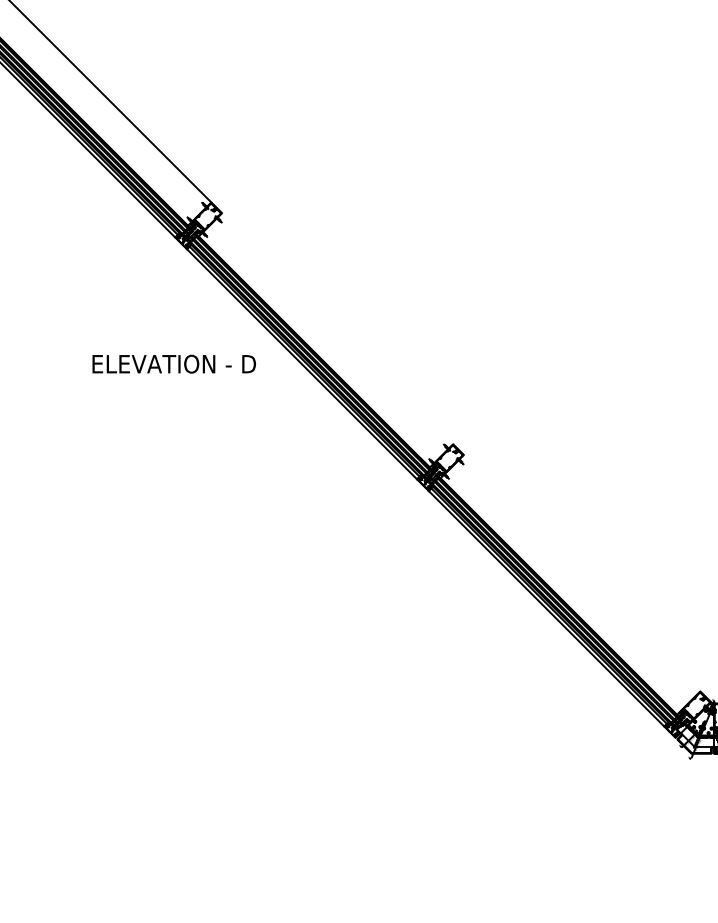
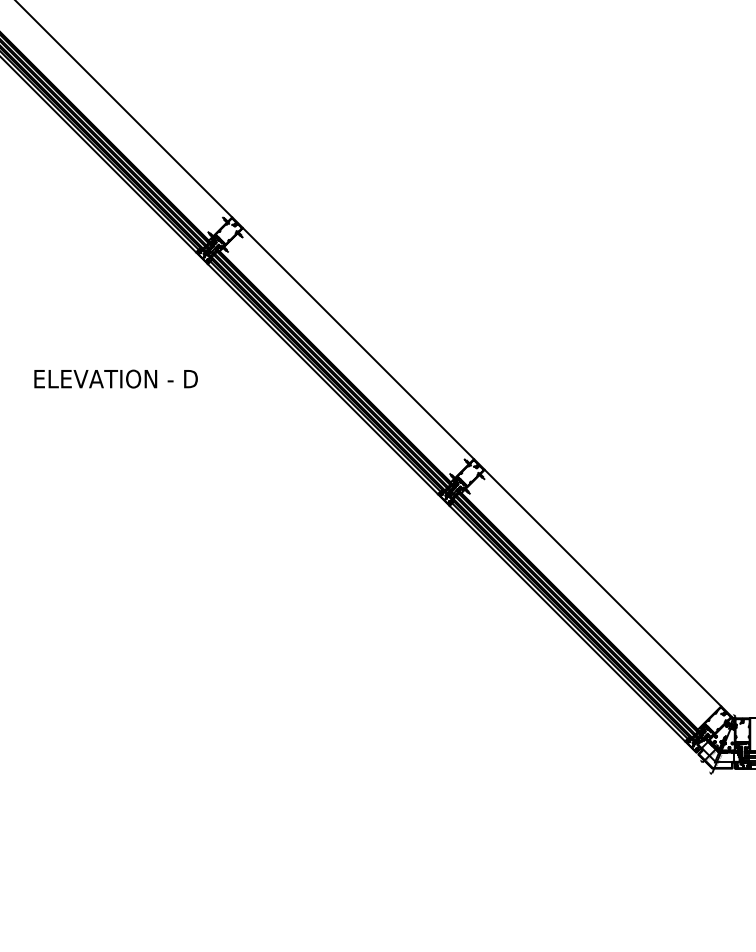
line: (337, 328) -> (358, 343), added
text: (173, 363) -> (115, 378), moved
line: (581, 572) -> (602, 587), added

